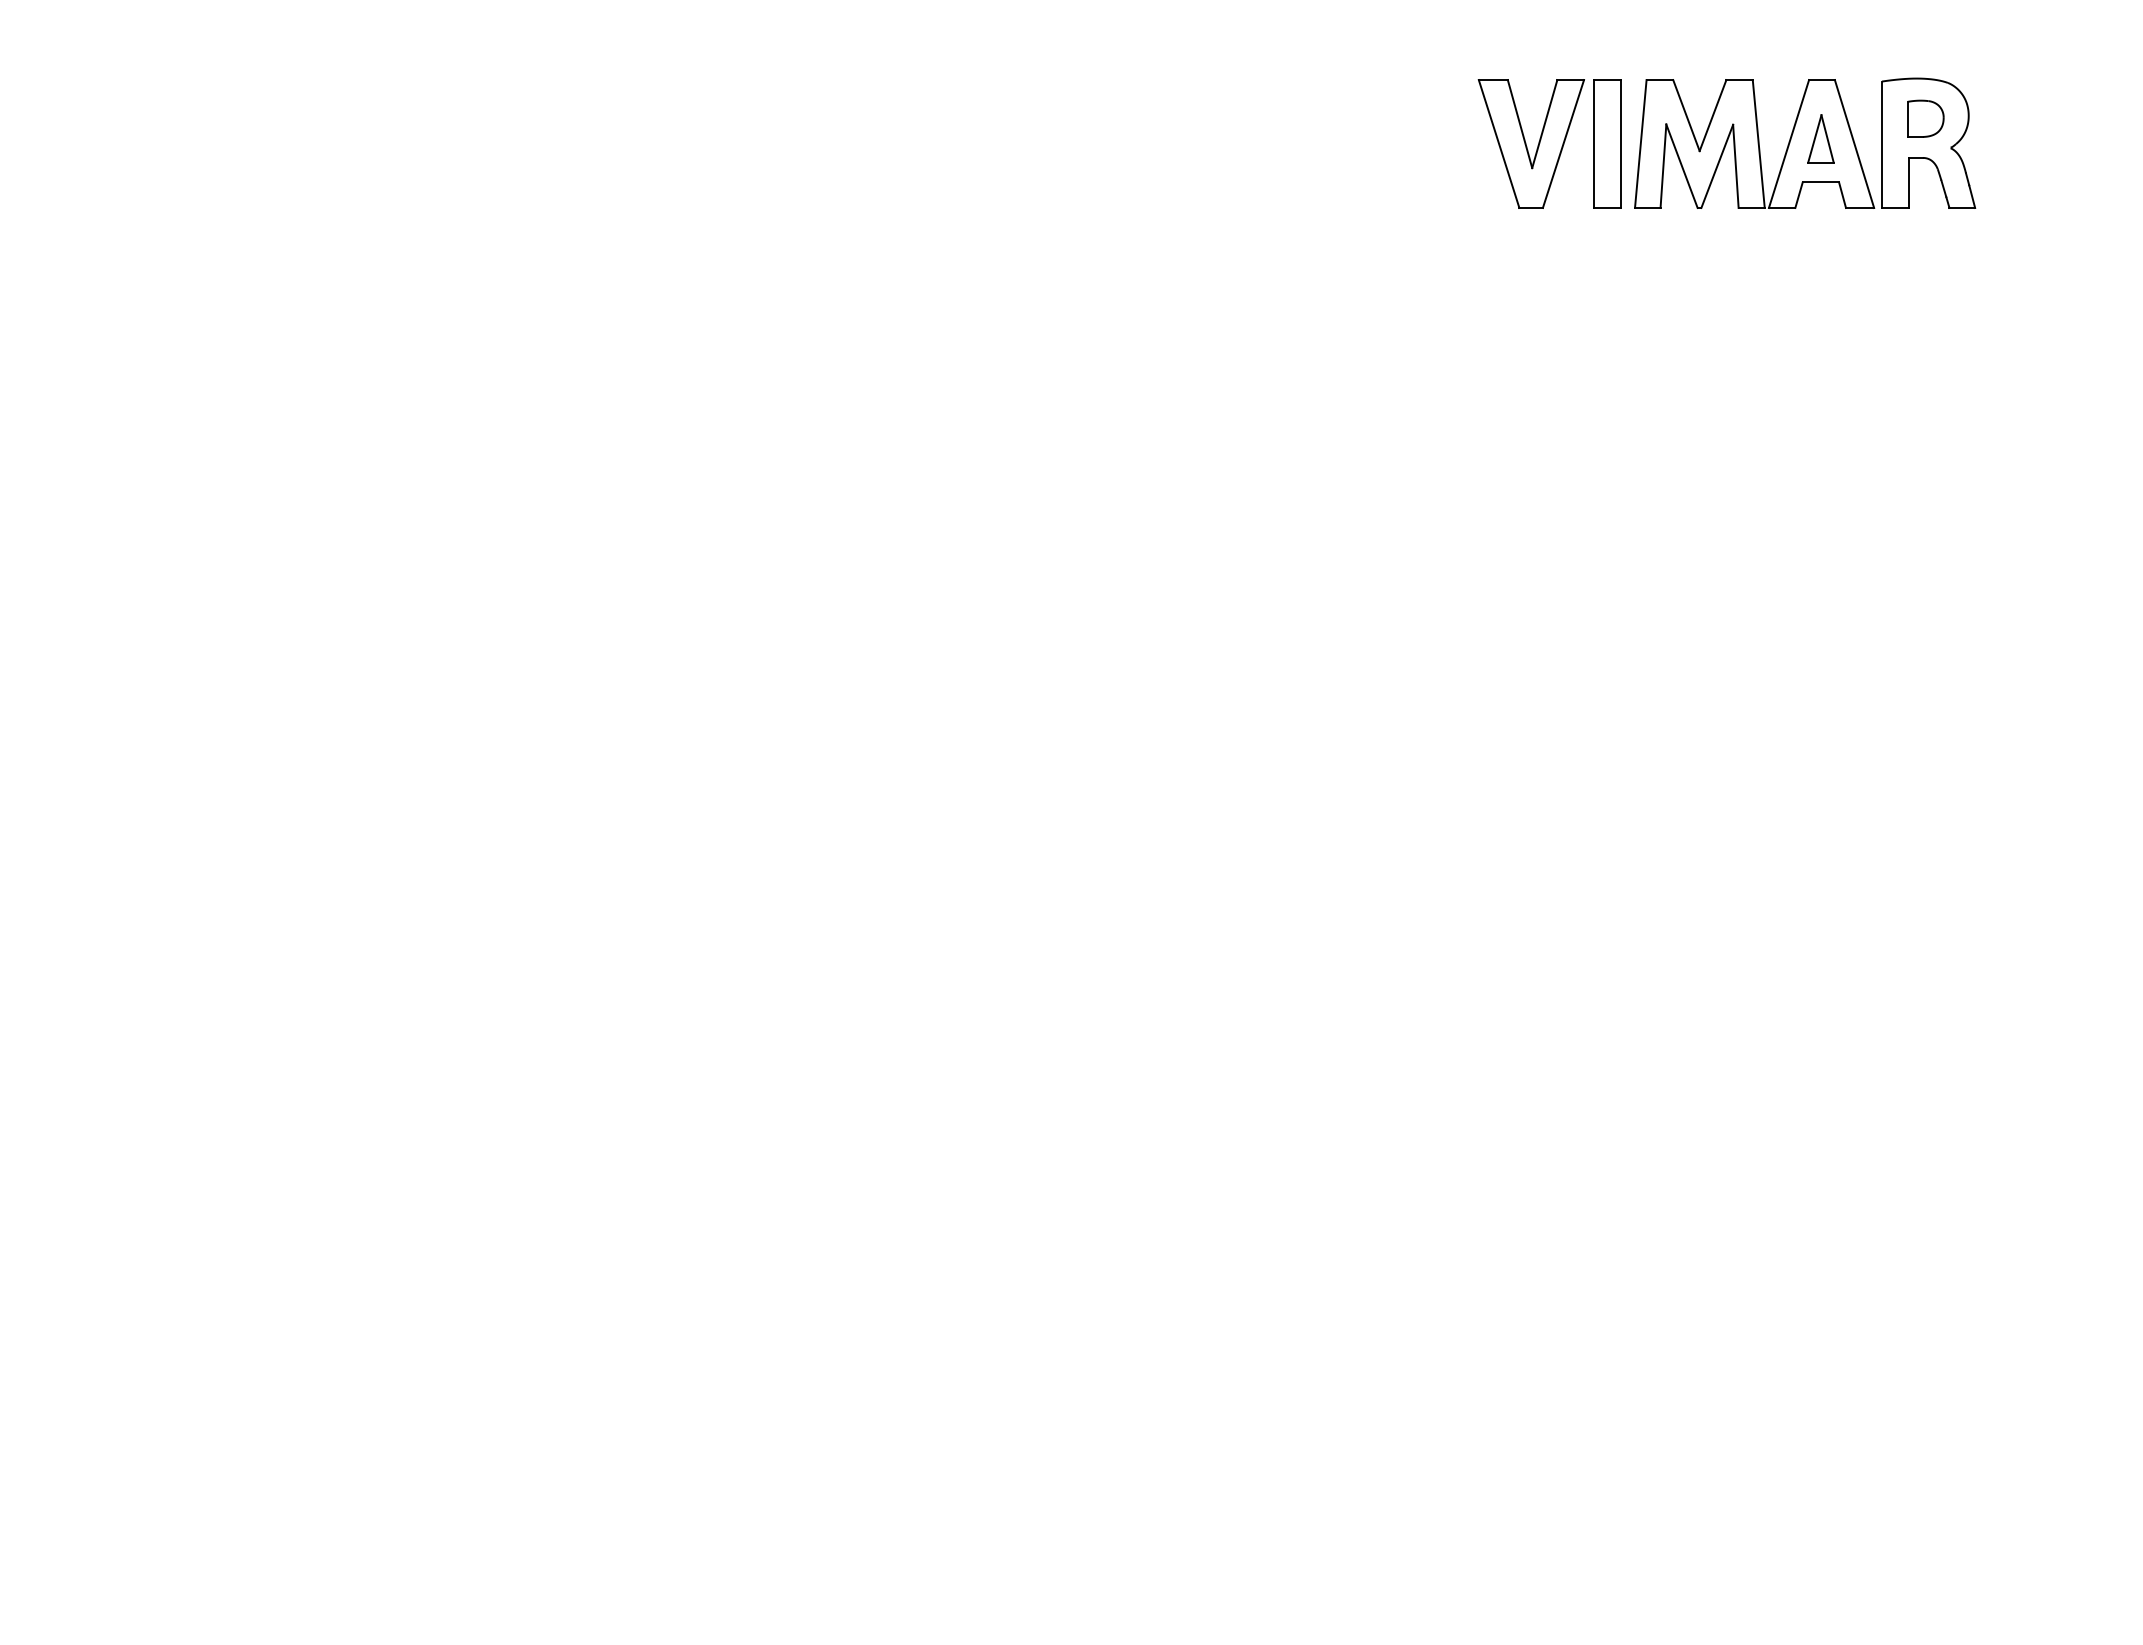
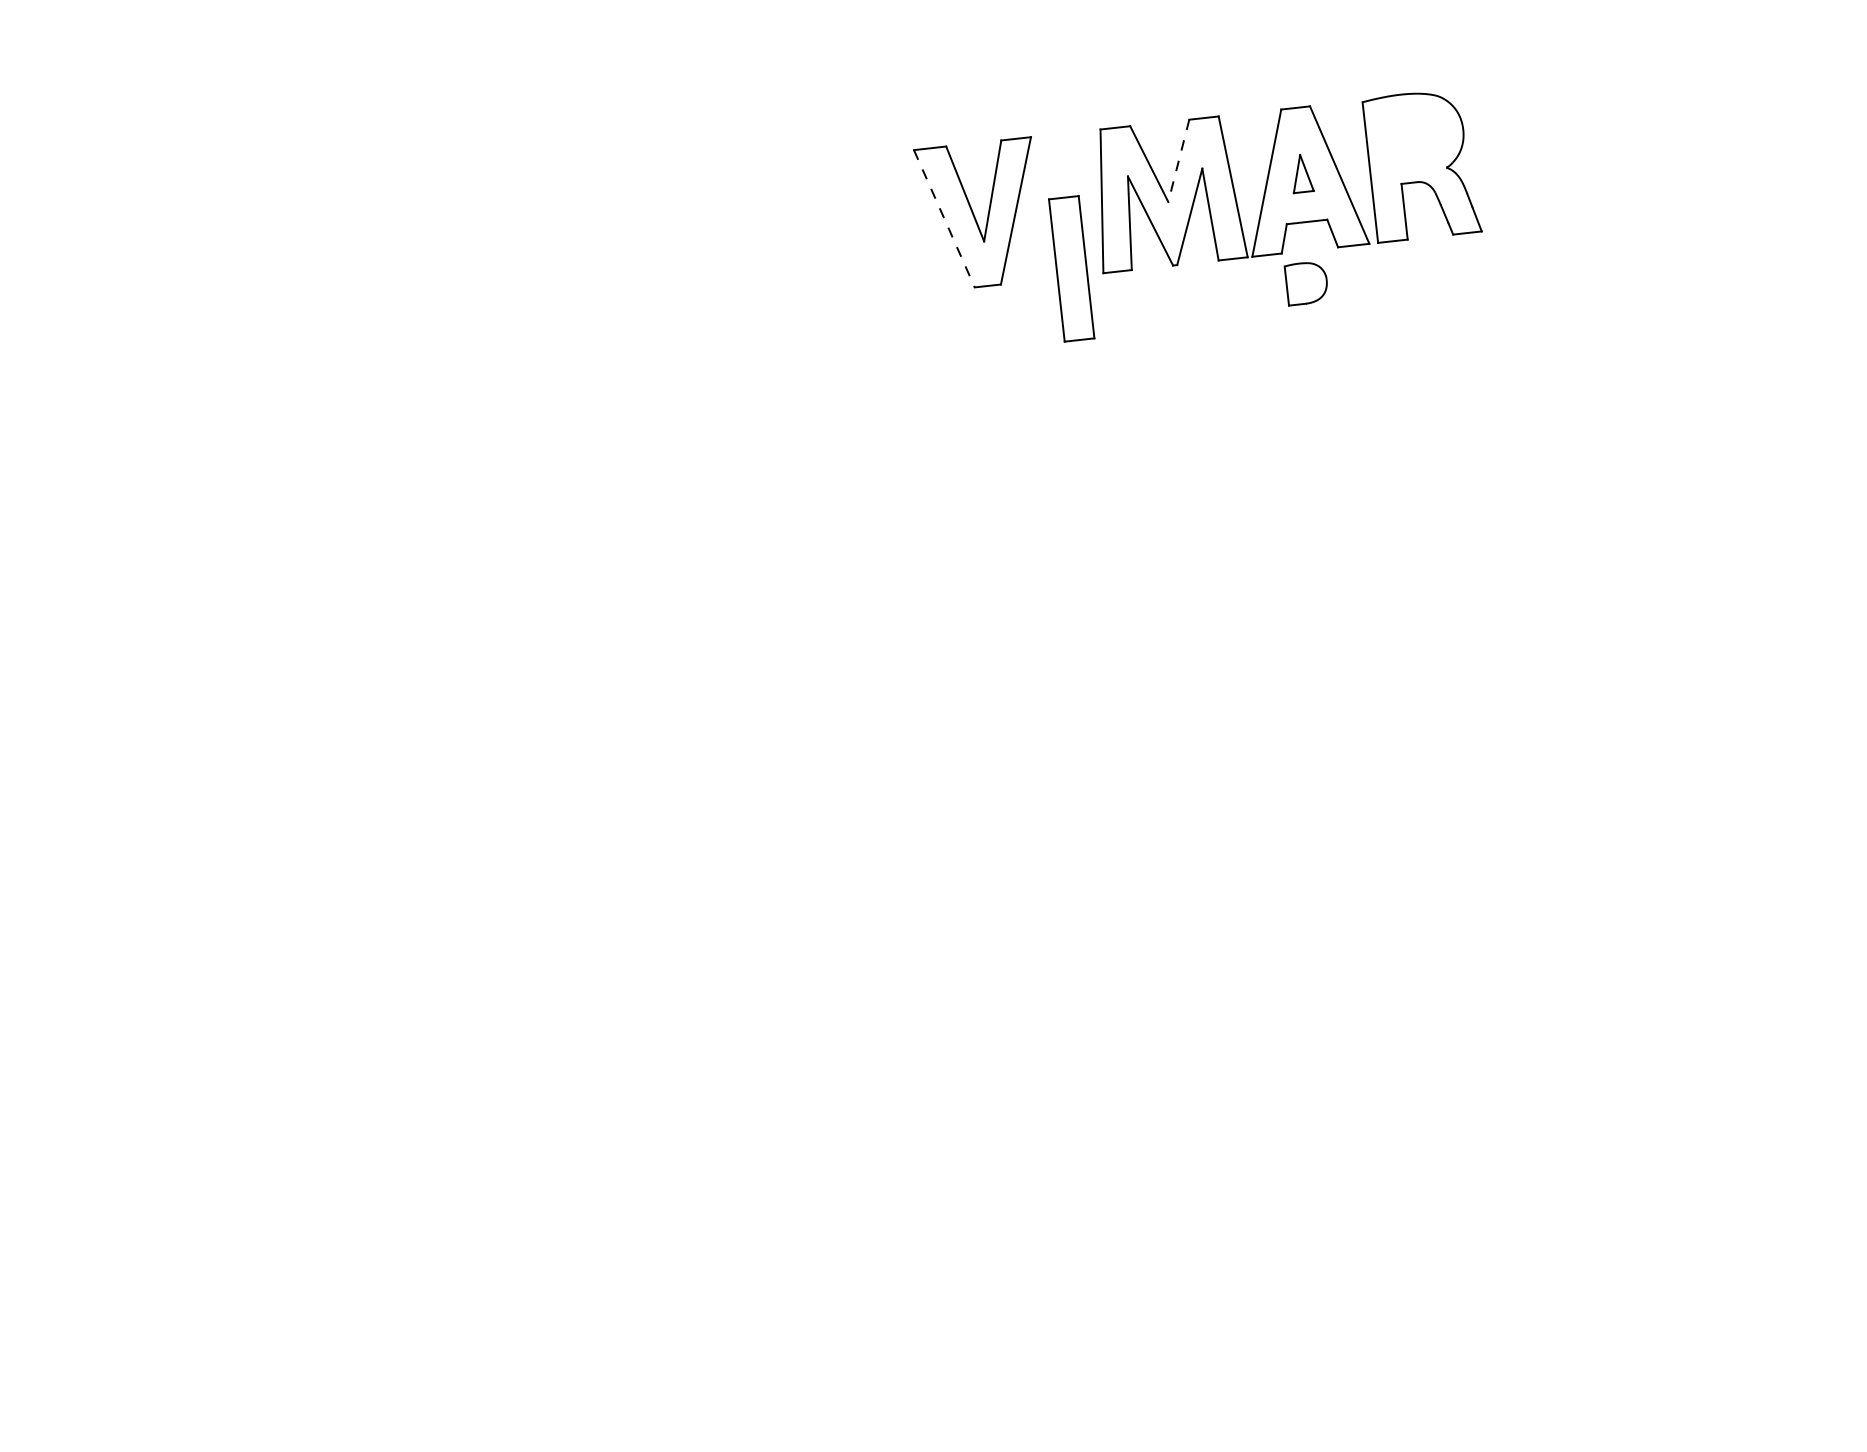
line: (1713, 115) -> (1179, 160), solid -> dashed
part: (1925, 118) -> (1306, 282), moved
part: (1820, 138) -> (1301, 173), size x0.7
part: (1607, 143) -> (1071, 268), moved
line: (1499, 144) -> (944, 219), solid -> dashed

